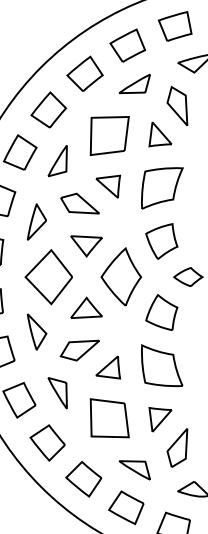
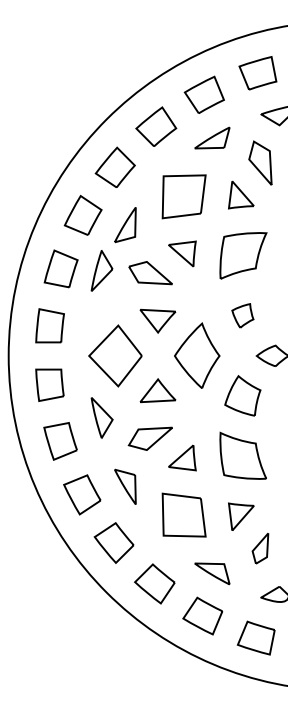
part: (36, 221) -> (101, 270), moved
part: (161, 241) -> (242, 315), size x0.6
part: (177, 447) -> (260, 548), size x0.7

